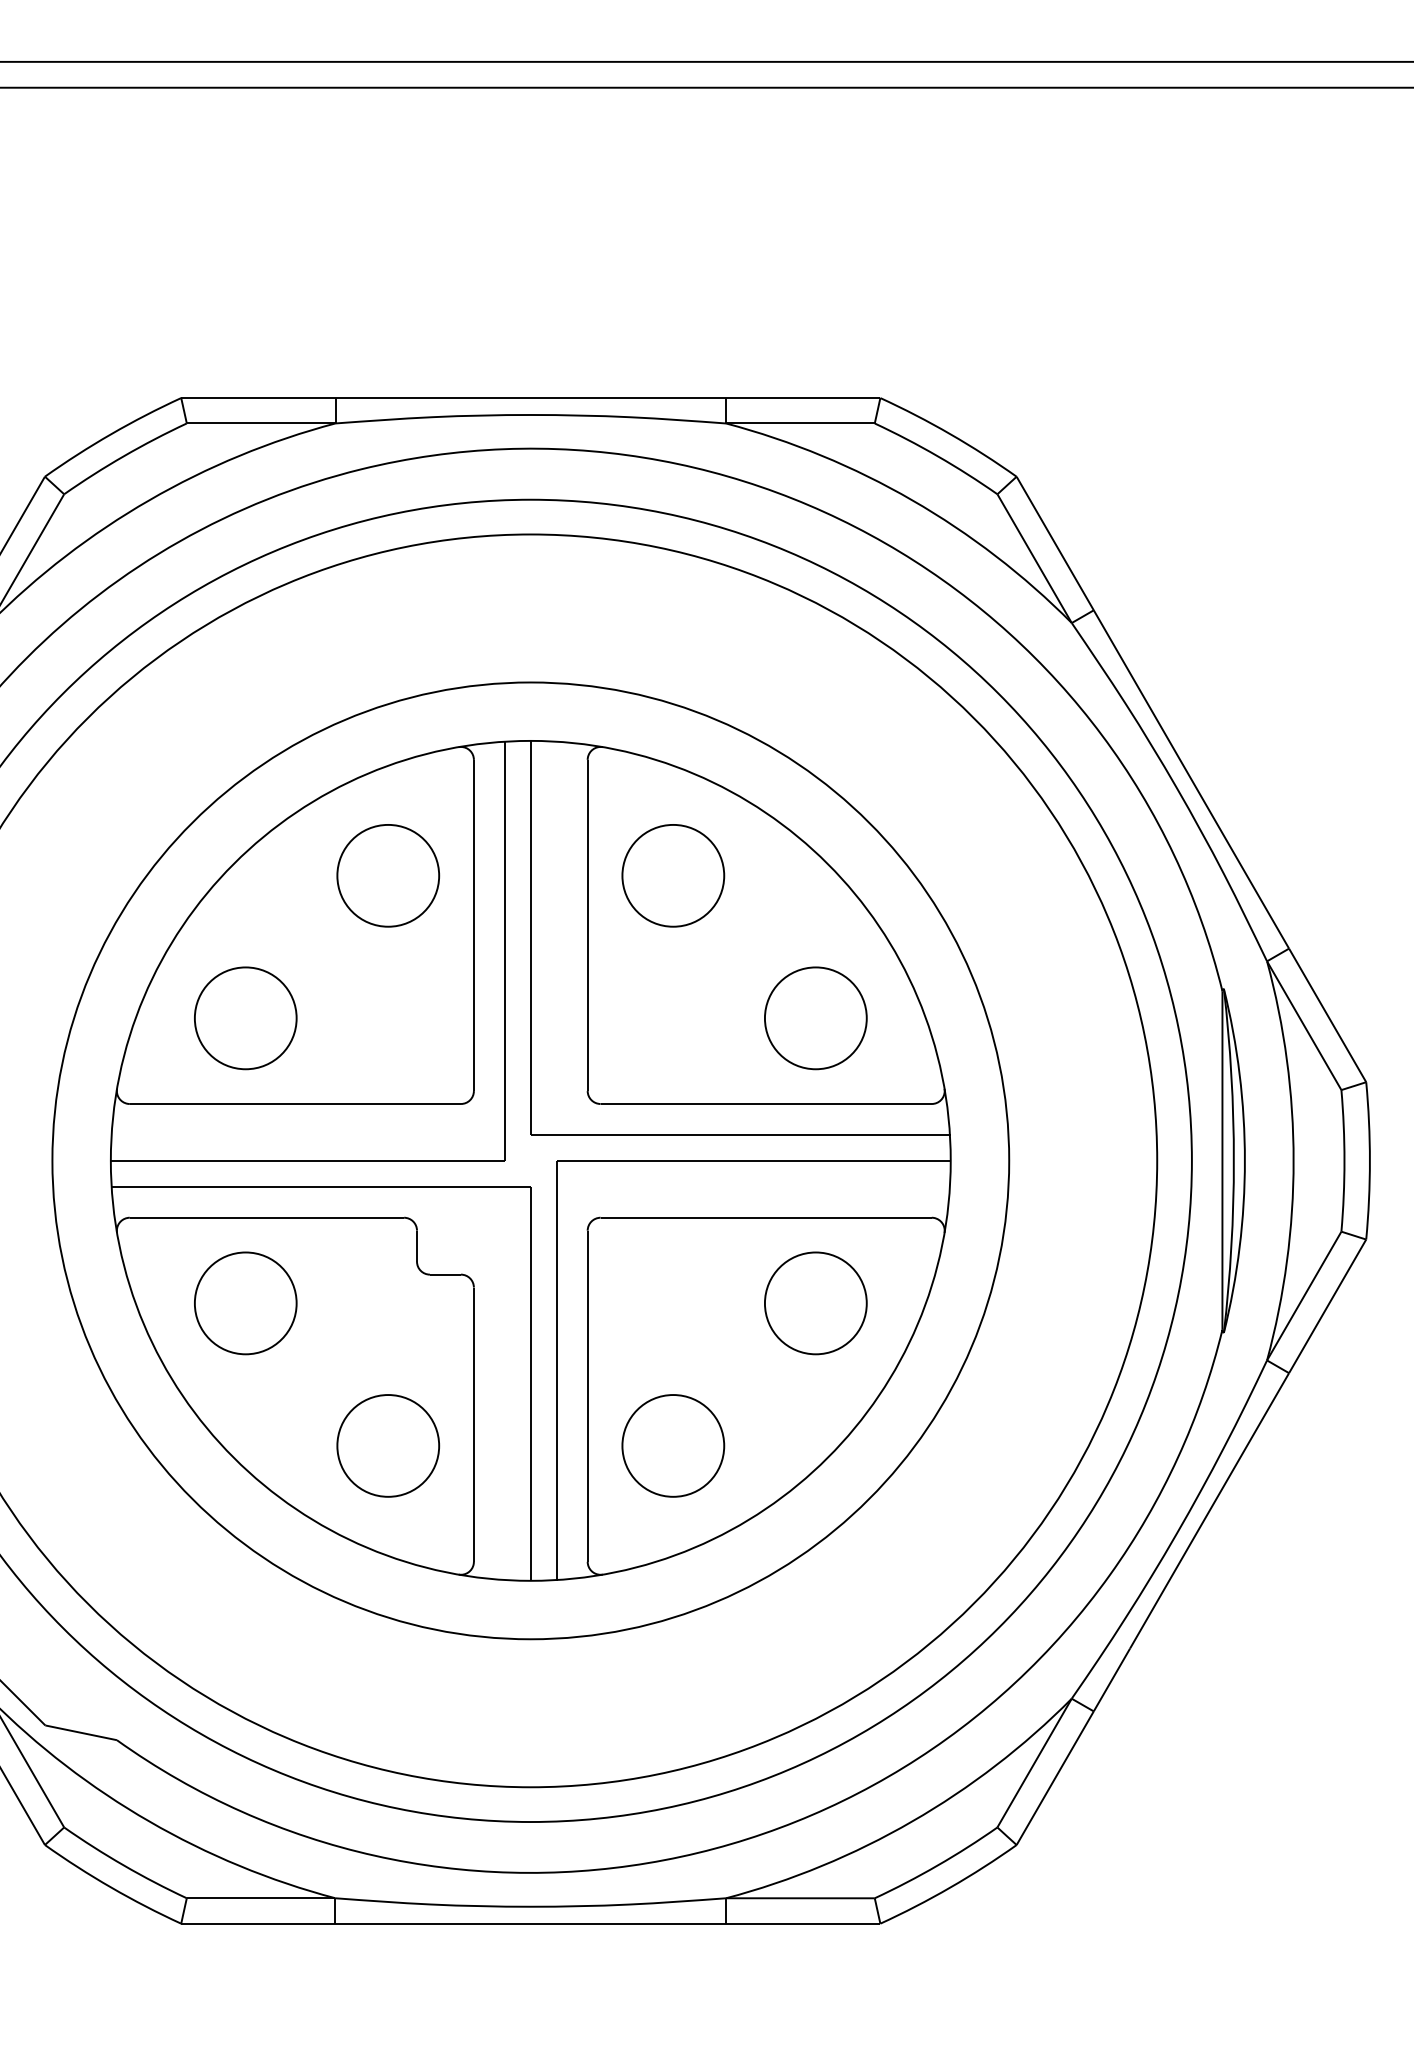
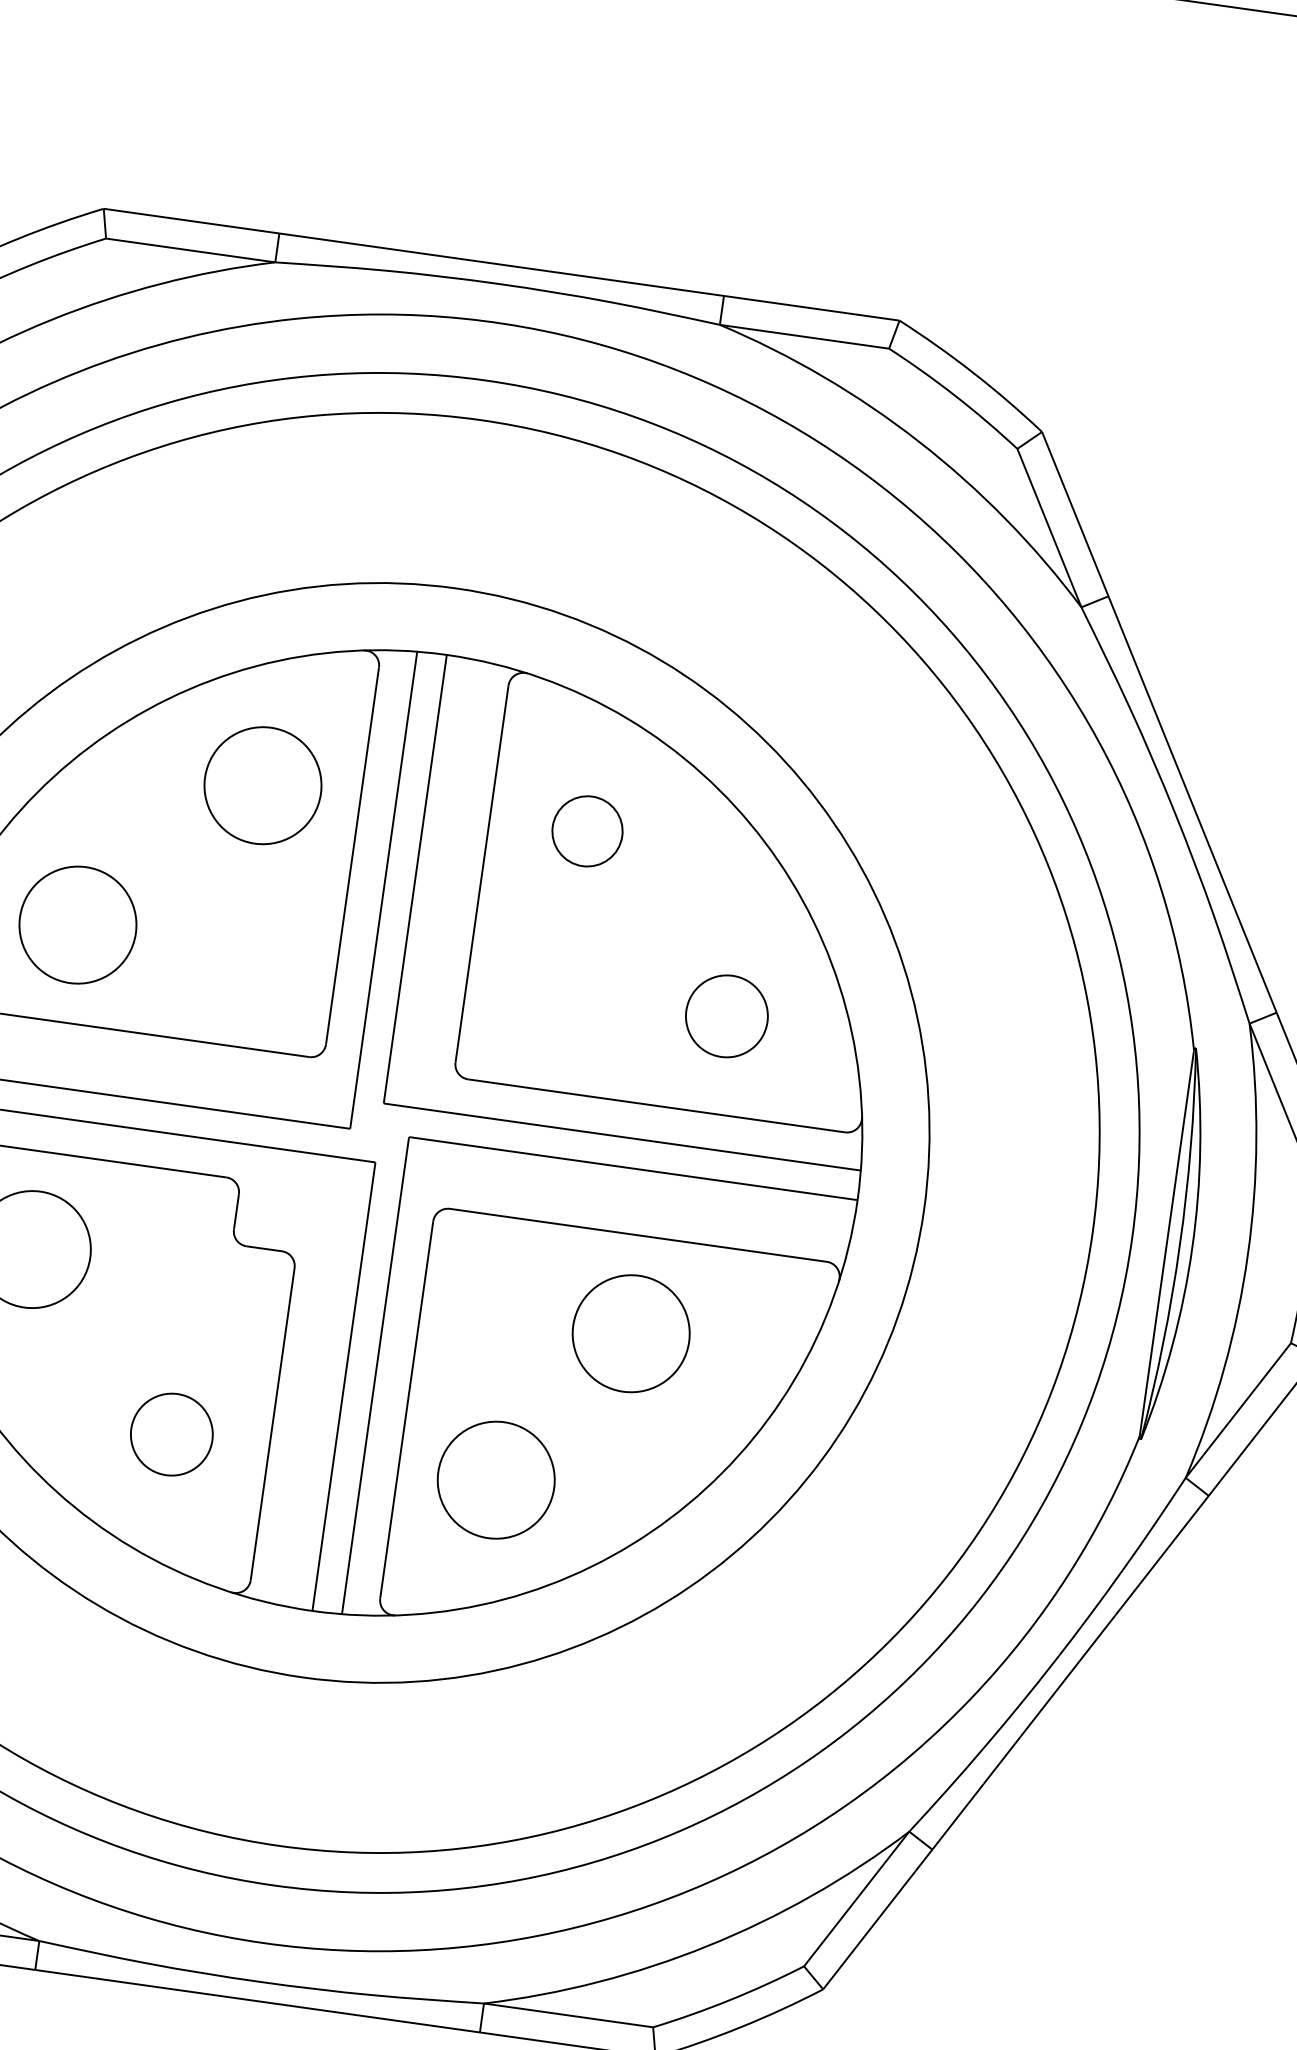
part: (673, 875) -> (587, 830), size x0.6
part: (815, 1018) -> (726, 1016), size x0.7
part: (815, 1303) -> (630, 1333), moved
part: (388, 1445) -> (172, 1434), size x0.7

